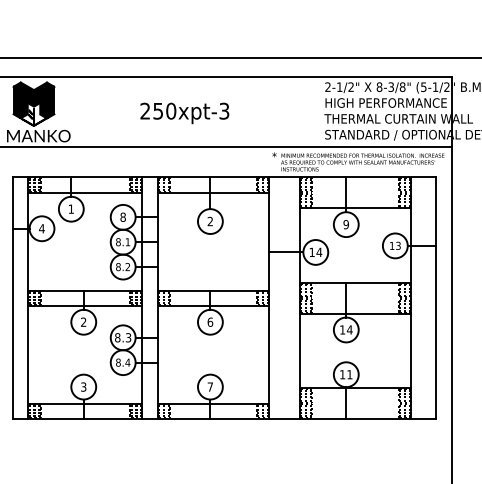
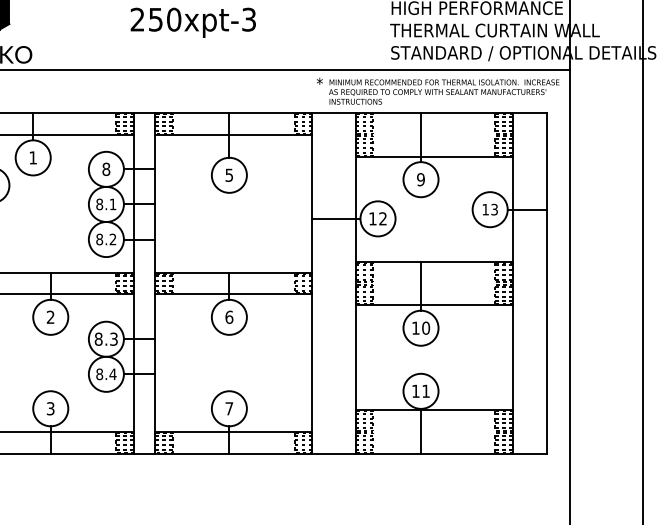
text: (209, 221) -> (228, 175), 2 -> 5
text: (319, 251) -> (383, 217), 14 -> 12
text: (349, 329) -> (425, 327), 14 -> 10

